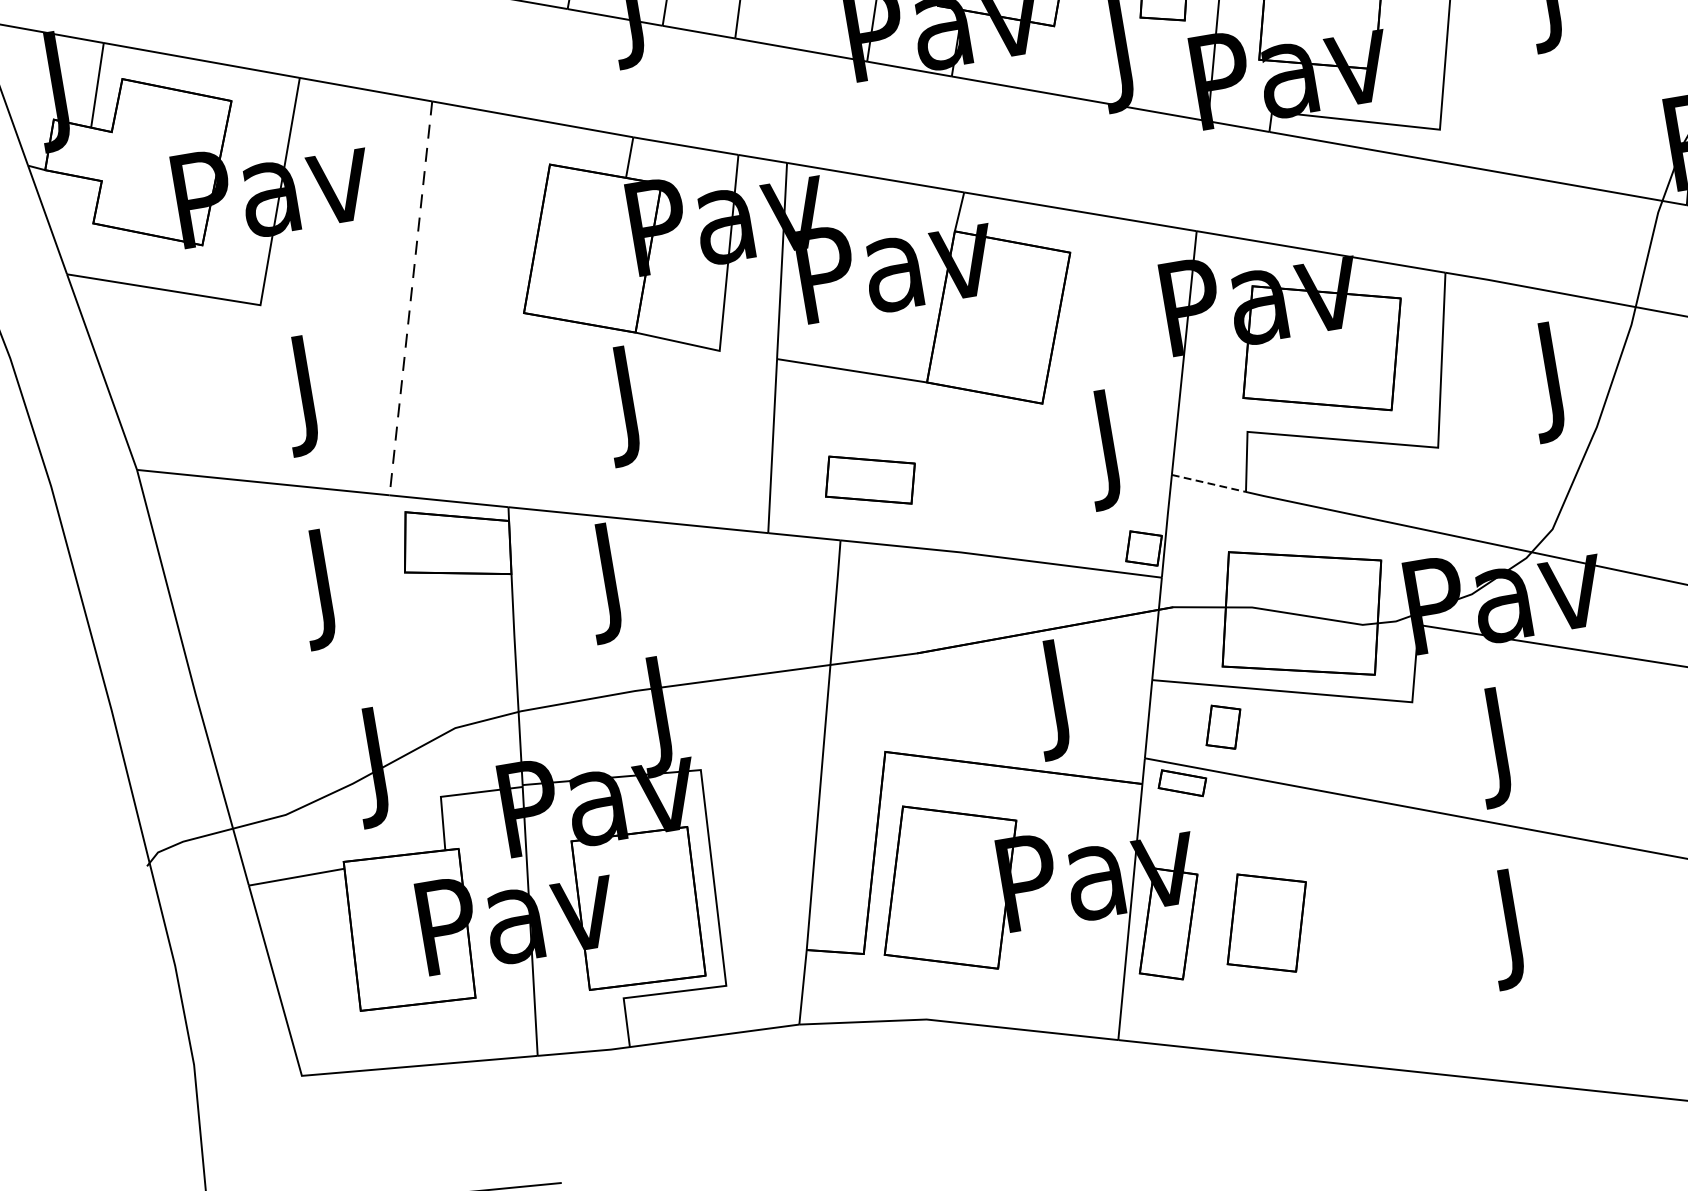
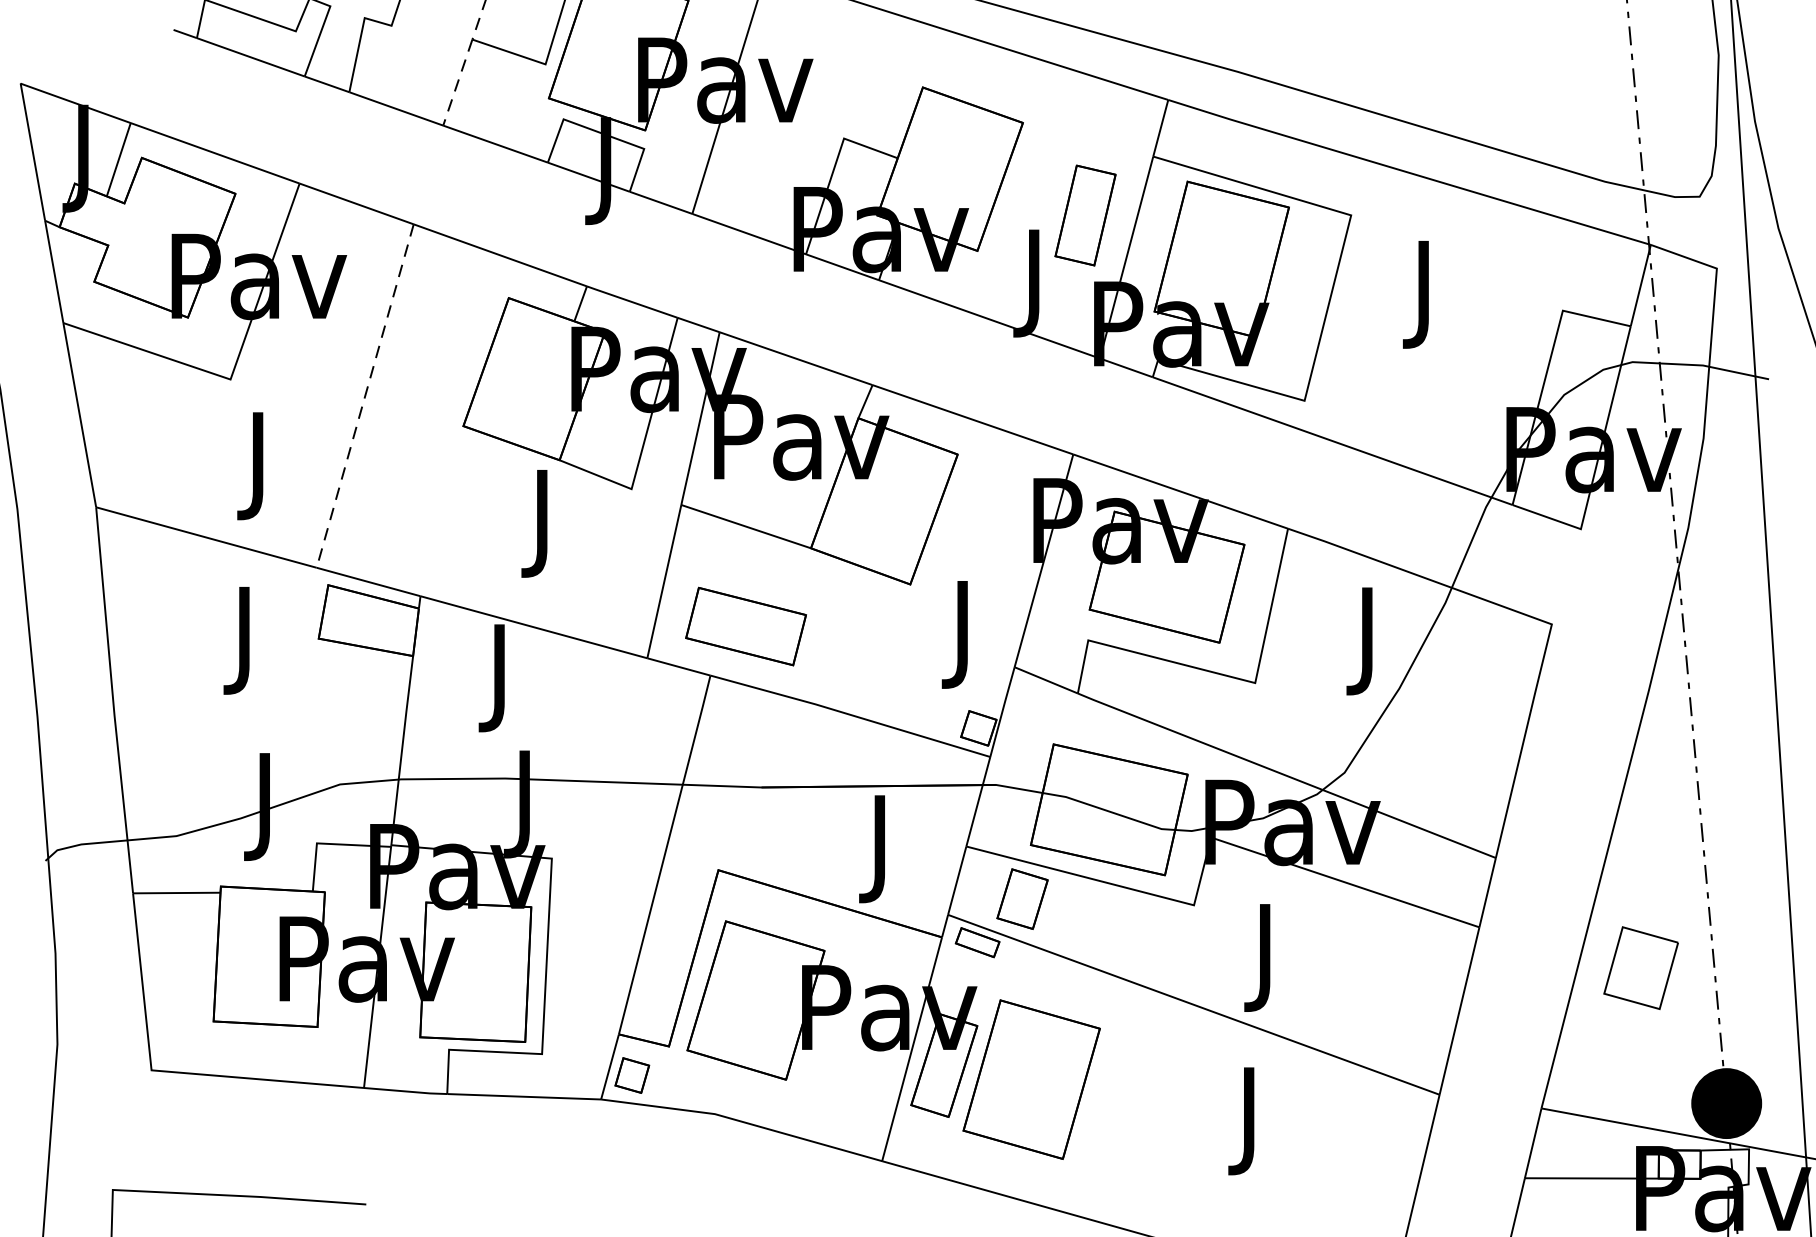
part: (869, 480) -> (745, 626), size x1.43
line: (1209, 483) -> (1046, 680), dashed -> solid
part: (1223, 726) -> (1022, 898), size x1.43
part: (1266, 923) -> (1031, 1079), size x1.67
part: (829, 992) -> (632, 1075), added

